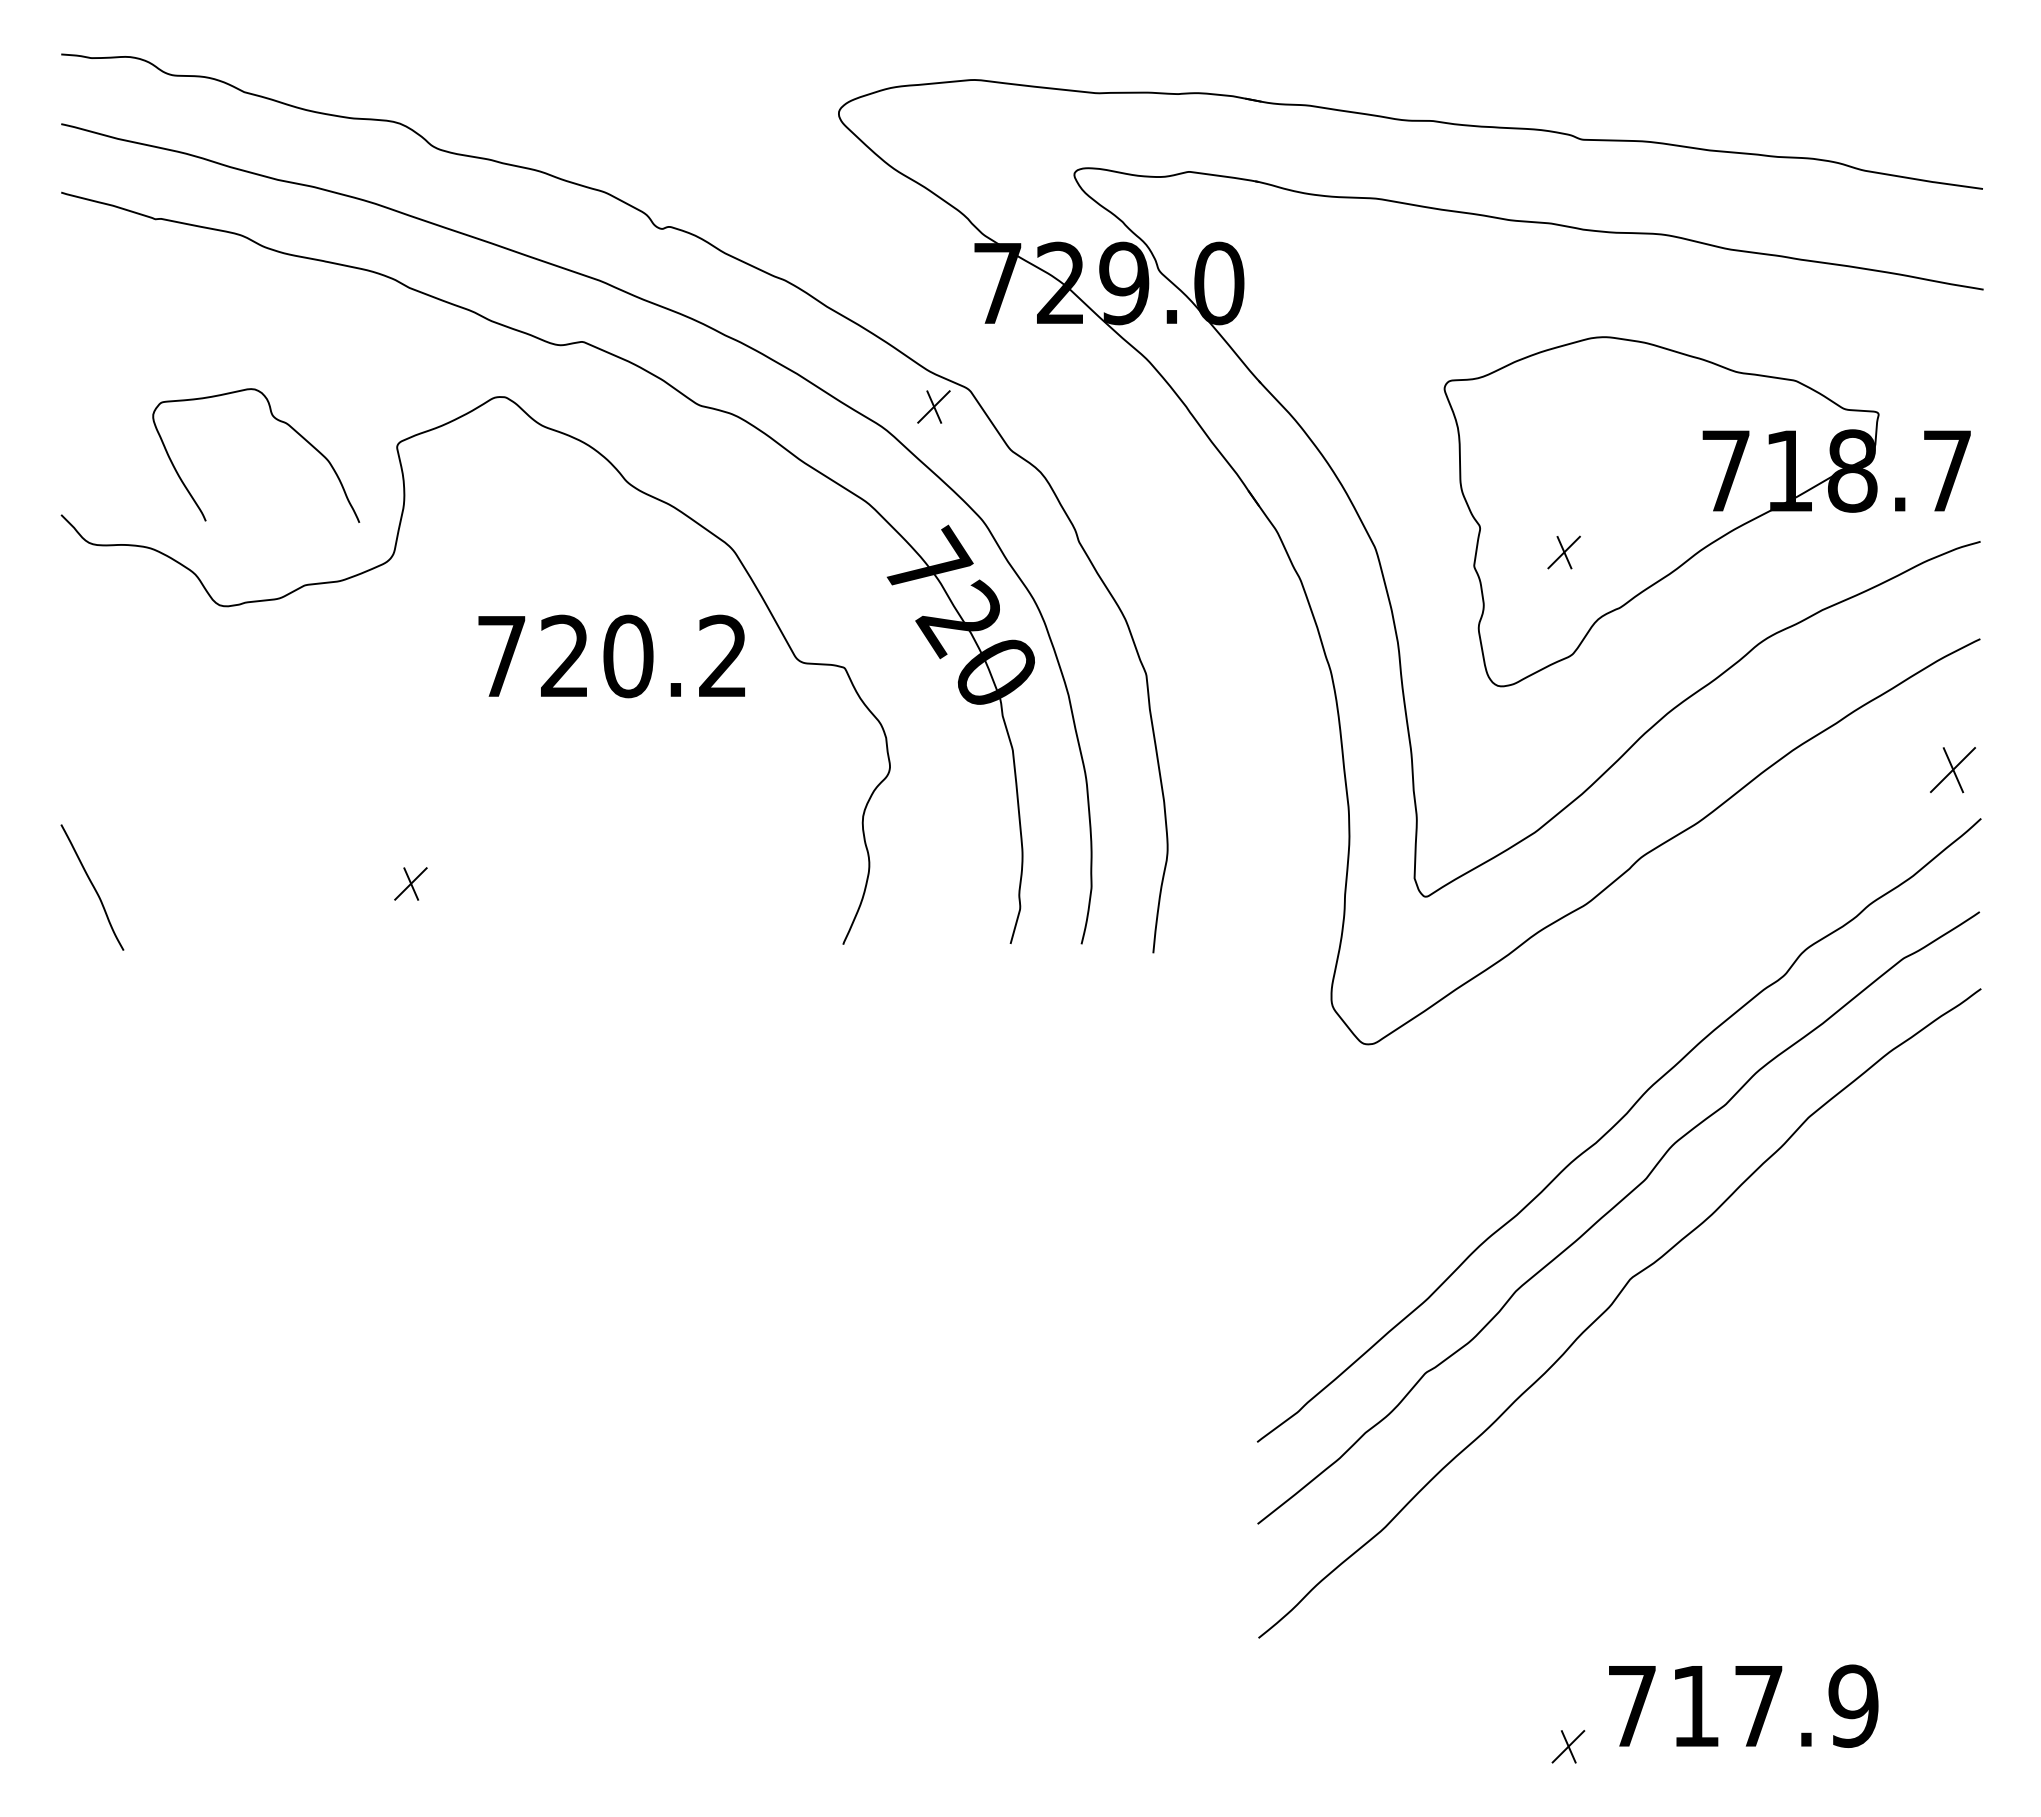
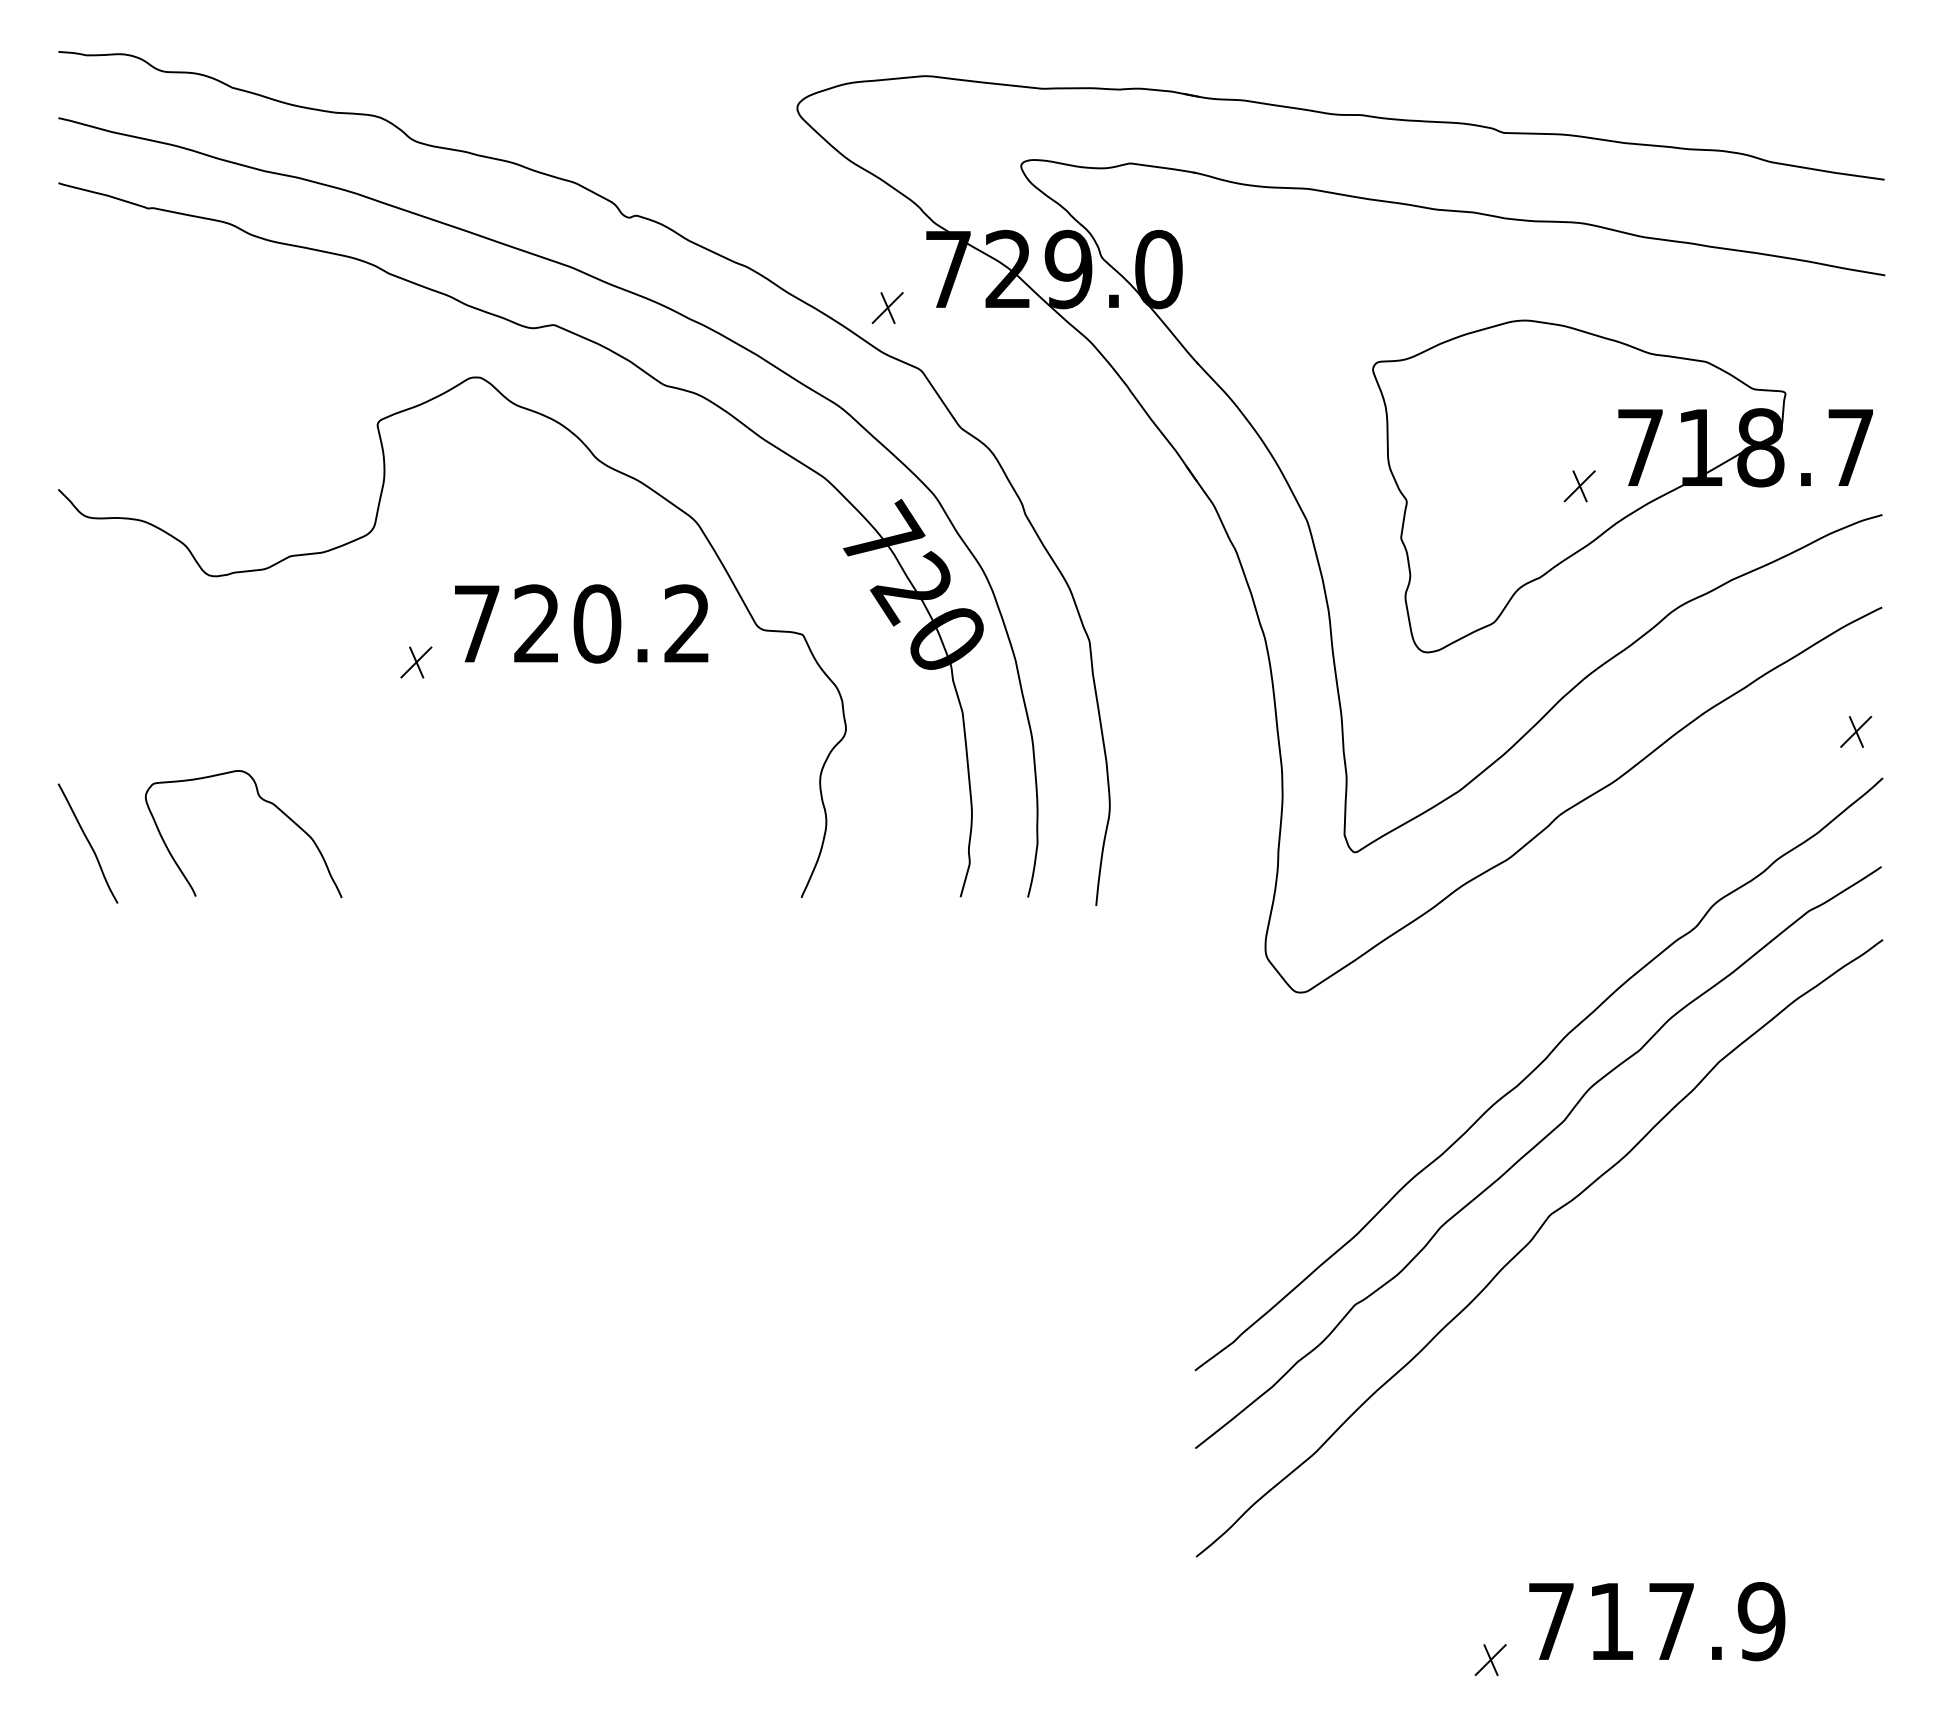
part: (933, 406) -> (887, 307), moved
curve: (276, 420) -> (262, 800), moved
part: (1563, 552) -> (1579, 486), moved
part: (1952, 769) -> (1855, 731), size x0.71
part: (410, 883) -> (415, 662), moved

